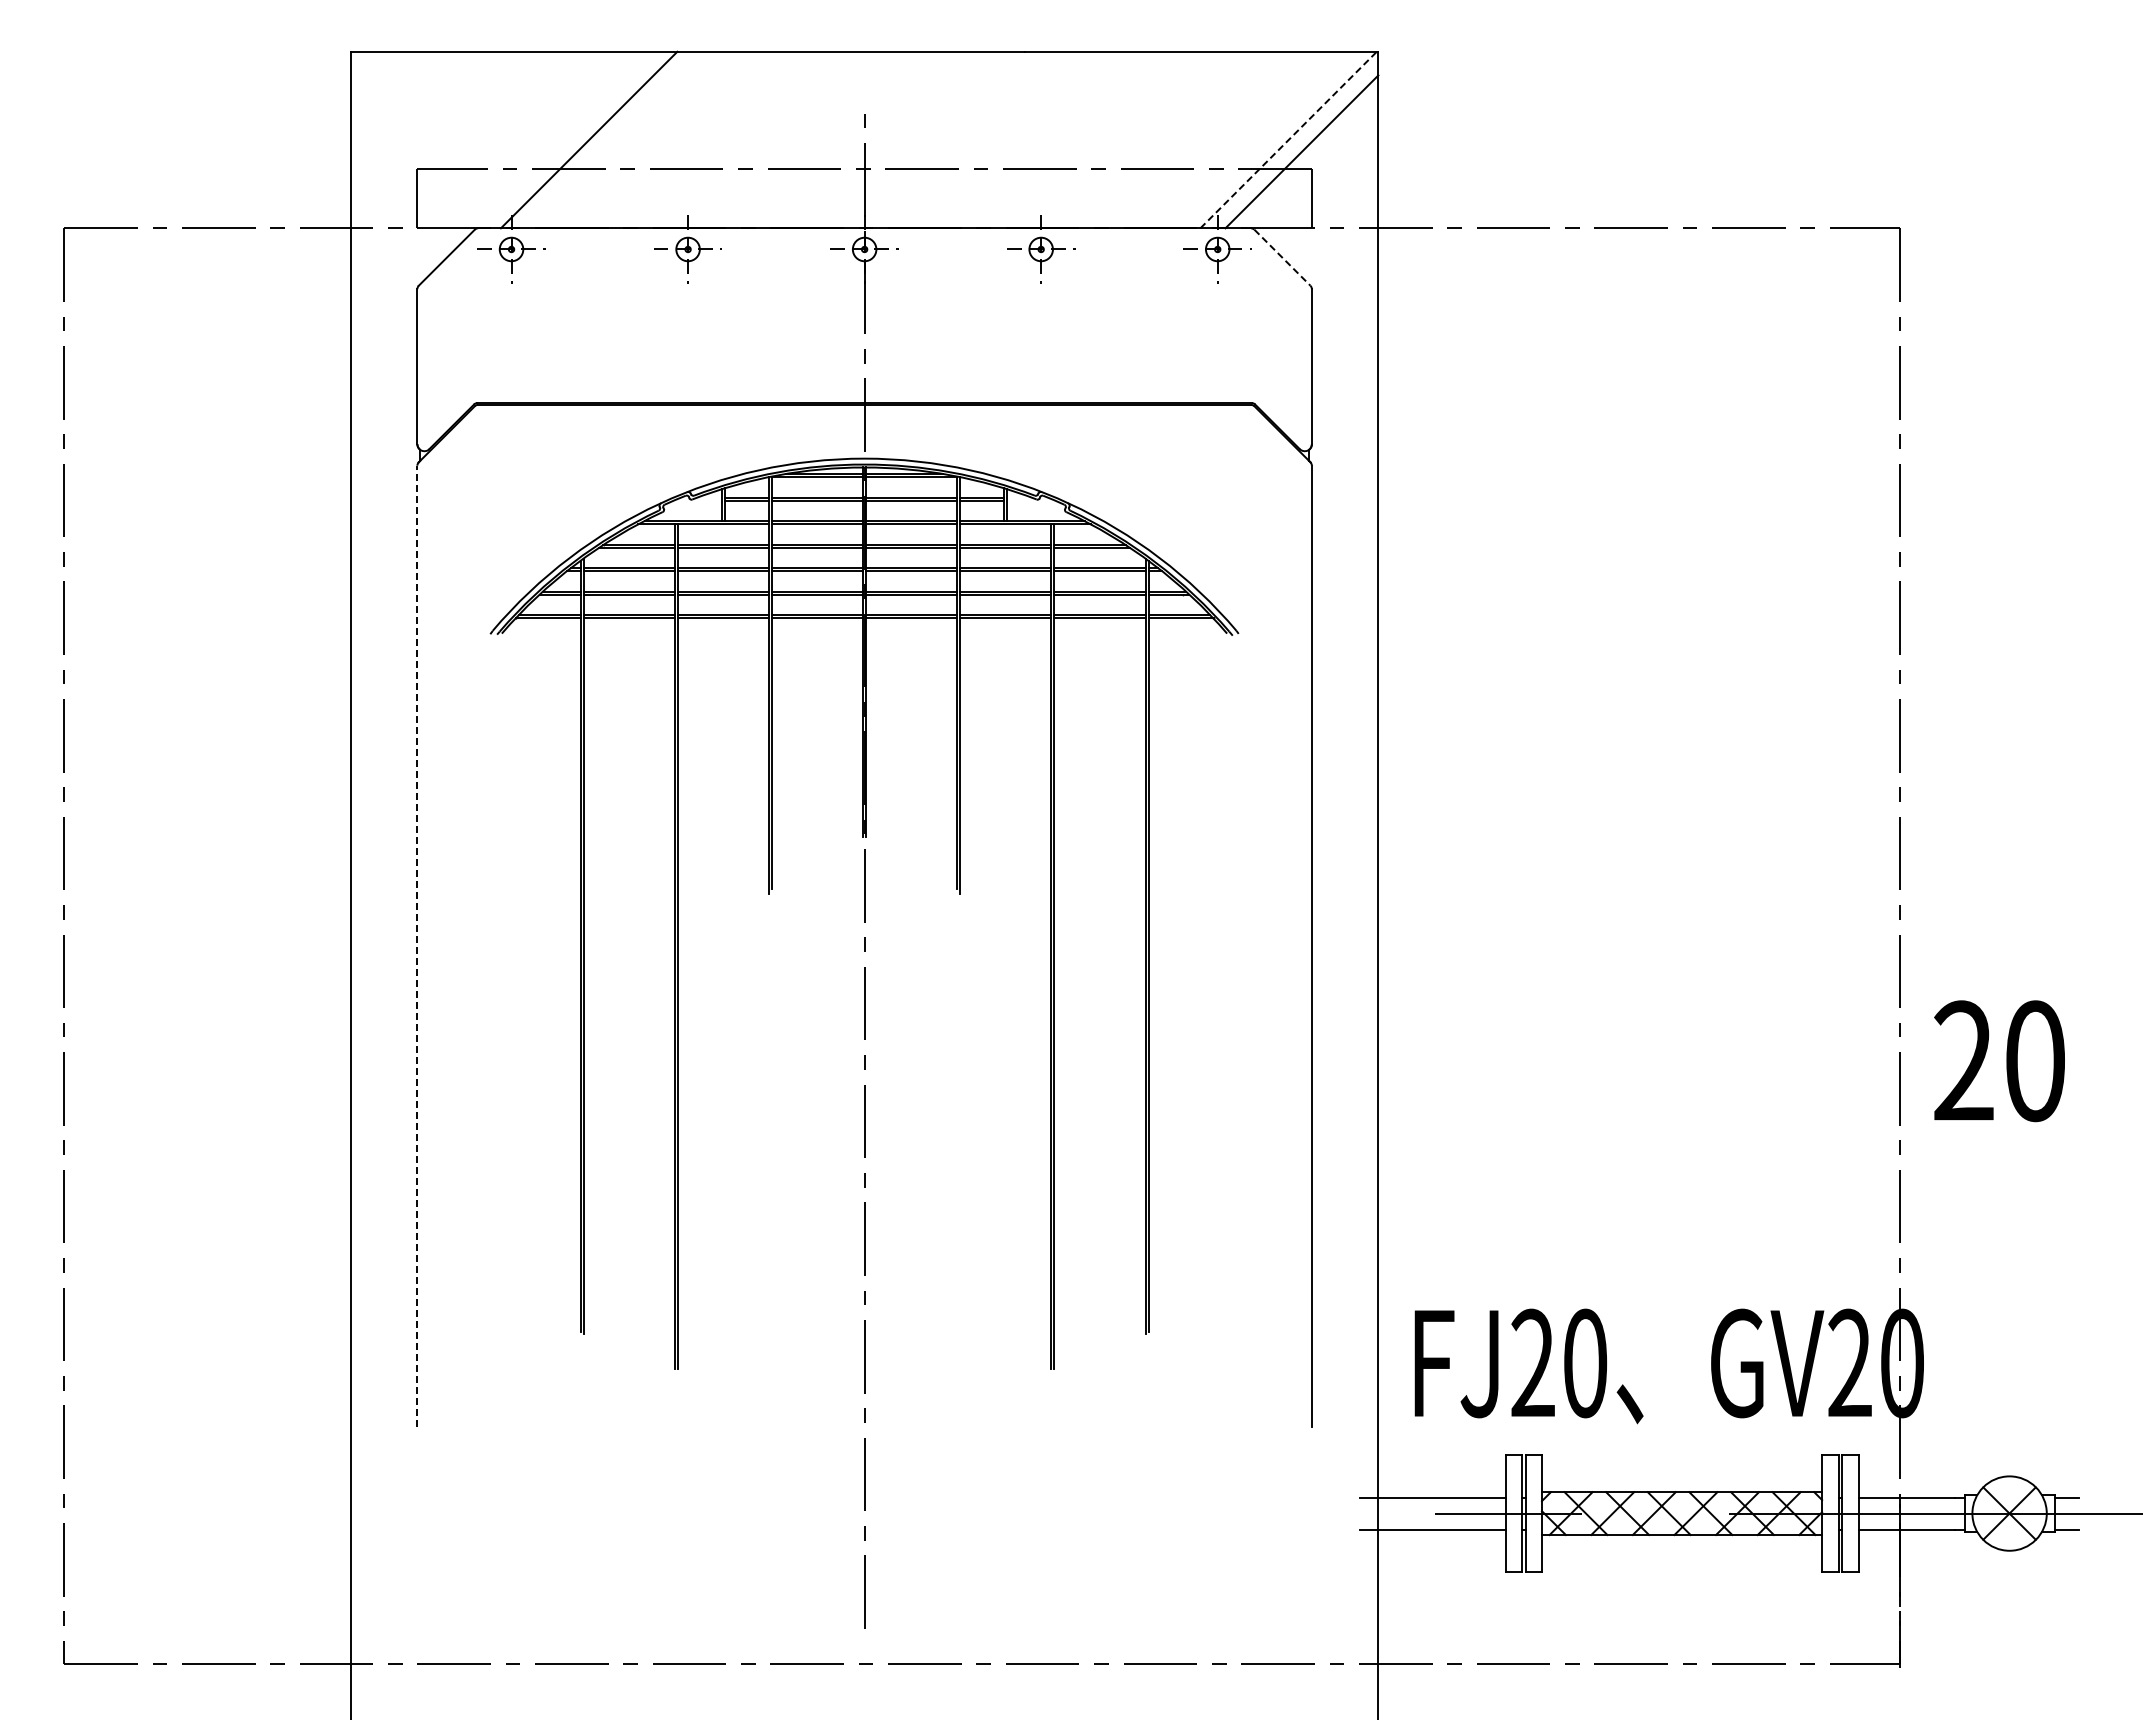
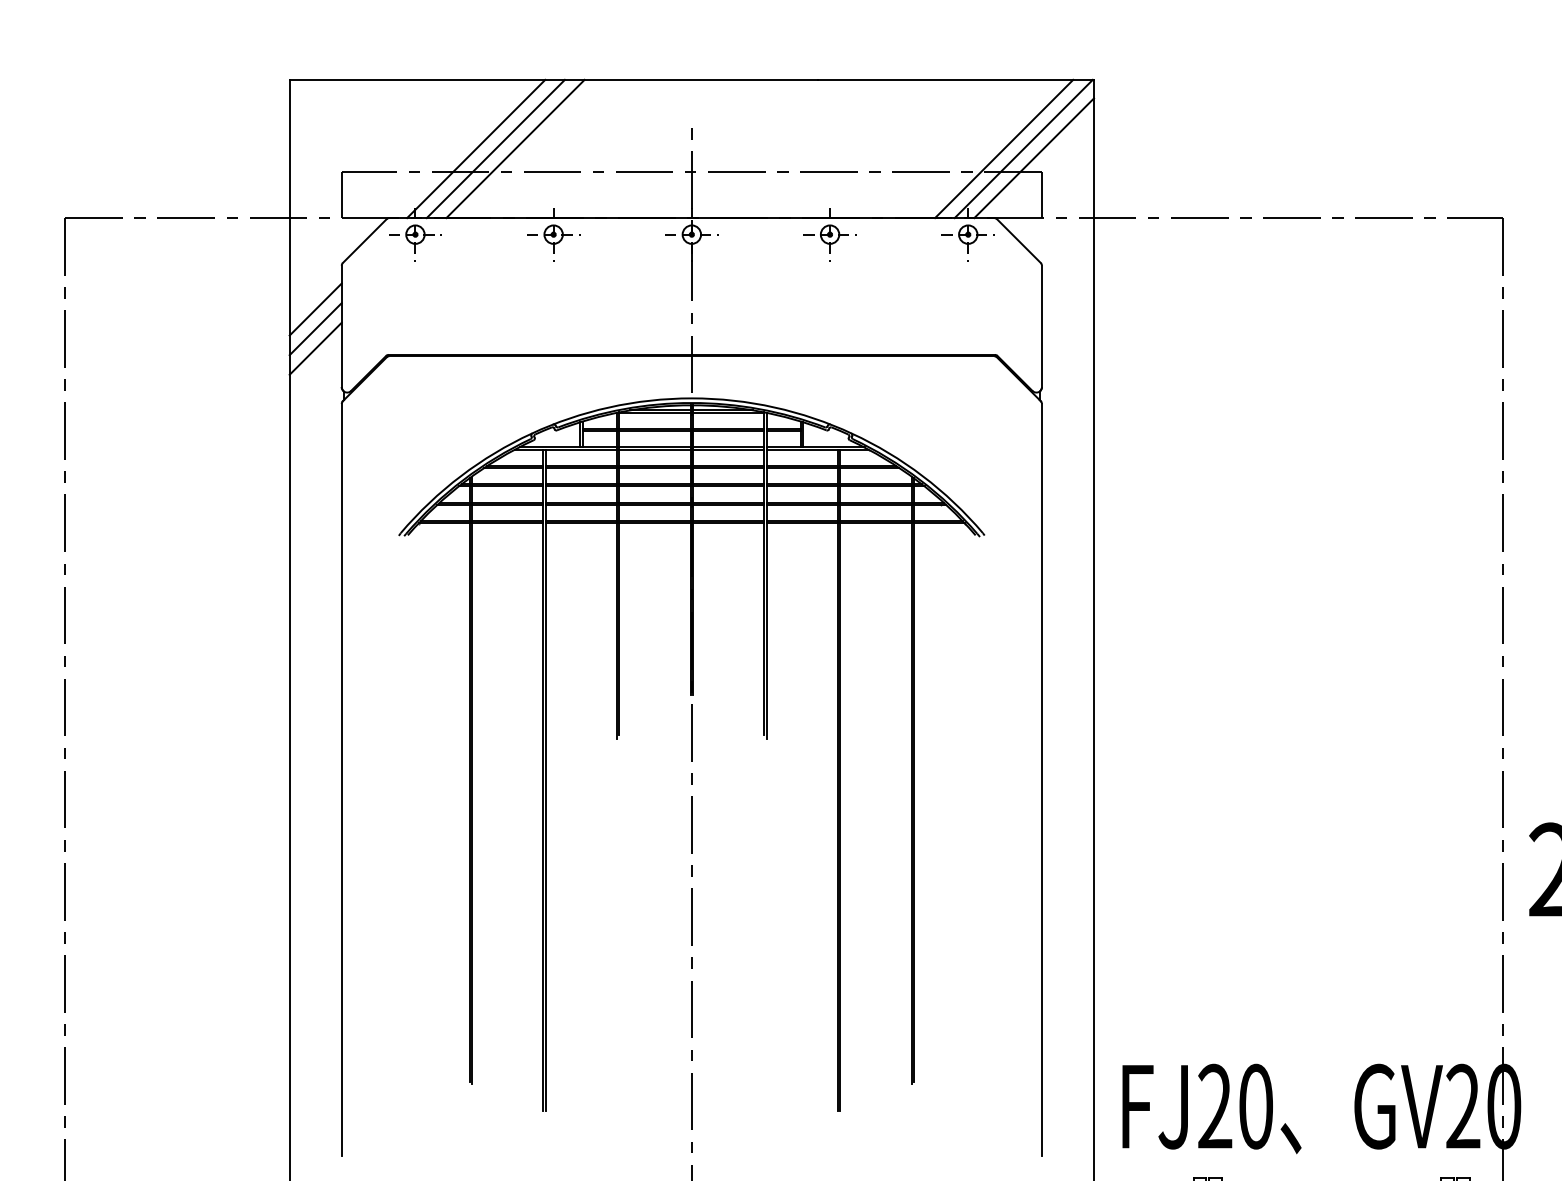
line: (614, 139) -> (496, 148), added
line: (639, 139) -> (515, 148), added
line: (1263, 139) -> (1004, 148), added
line: (1288, 140) -> (1023, 149), dashed -> solid
line: (1282, 257) -> (1018, 240), dashed -> solid
line: (383, 344) -> (315, 309), added
line: (383, 369) -> (315, 328), added
line: (383, 395) -> (315, 348), added
line: (417, 946) -> (341, 780), dashed -> solid

